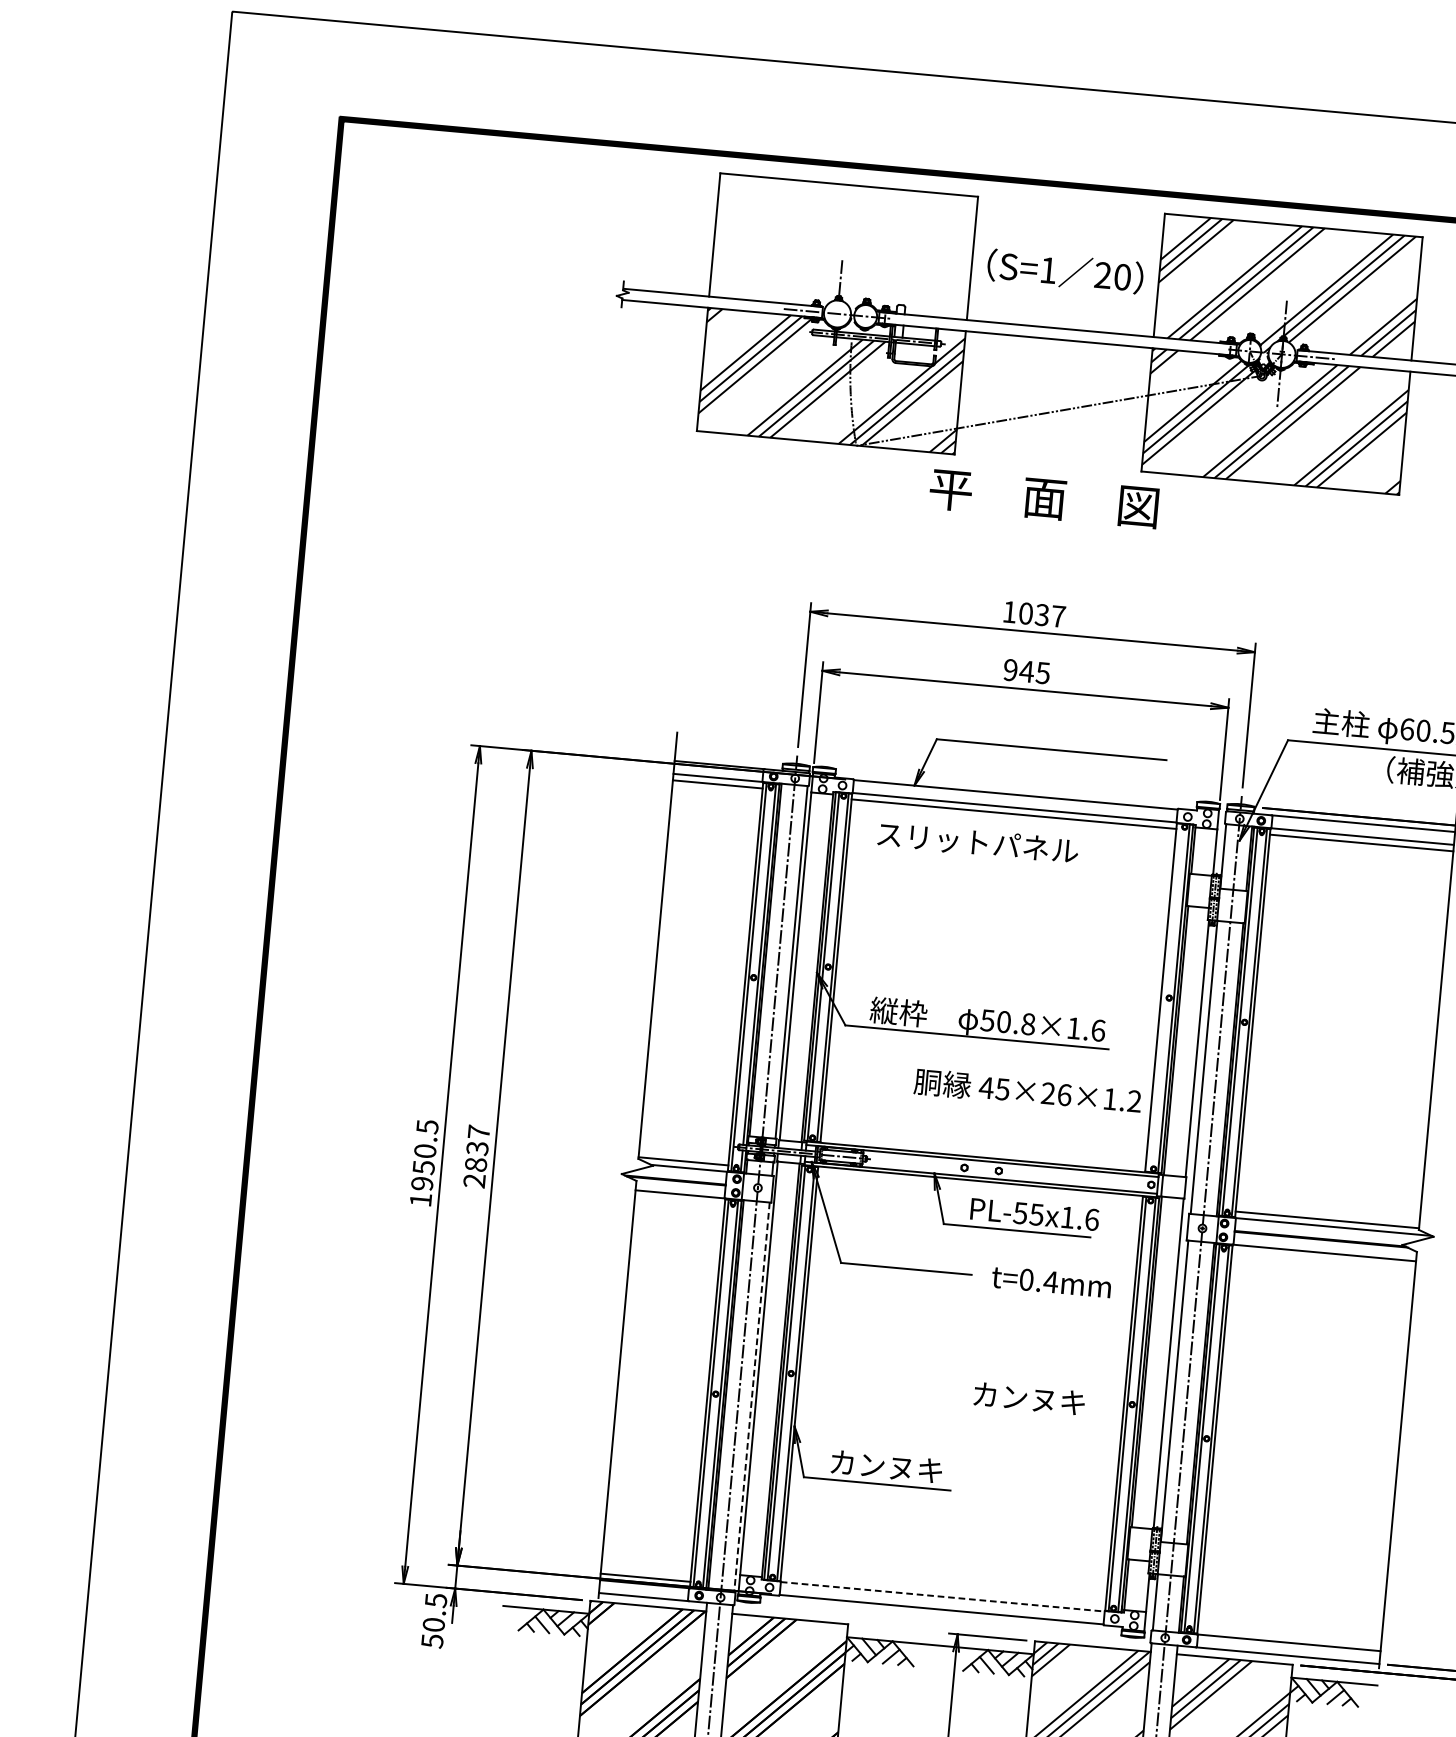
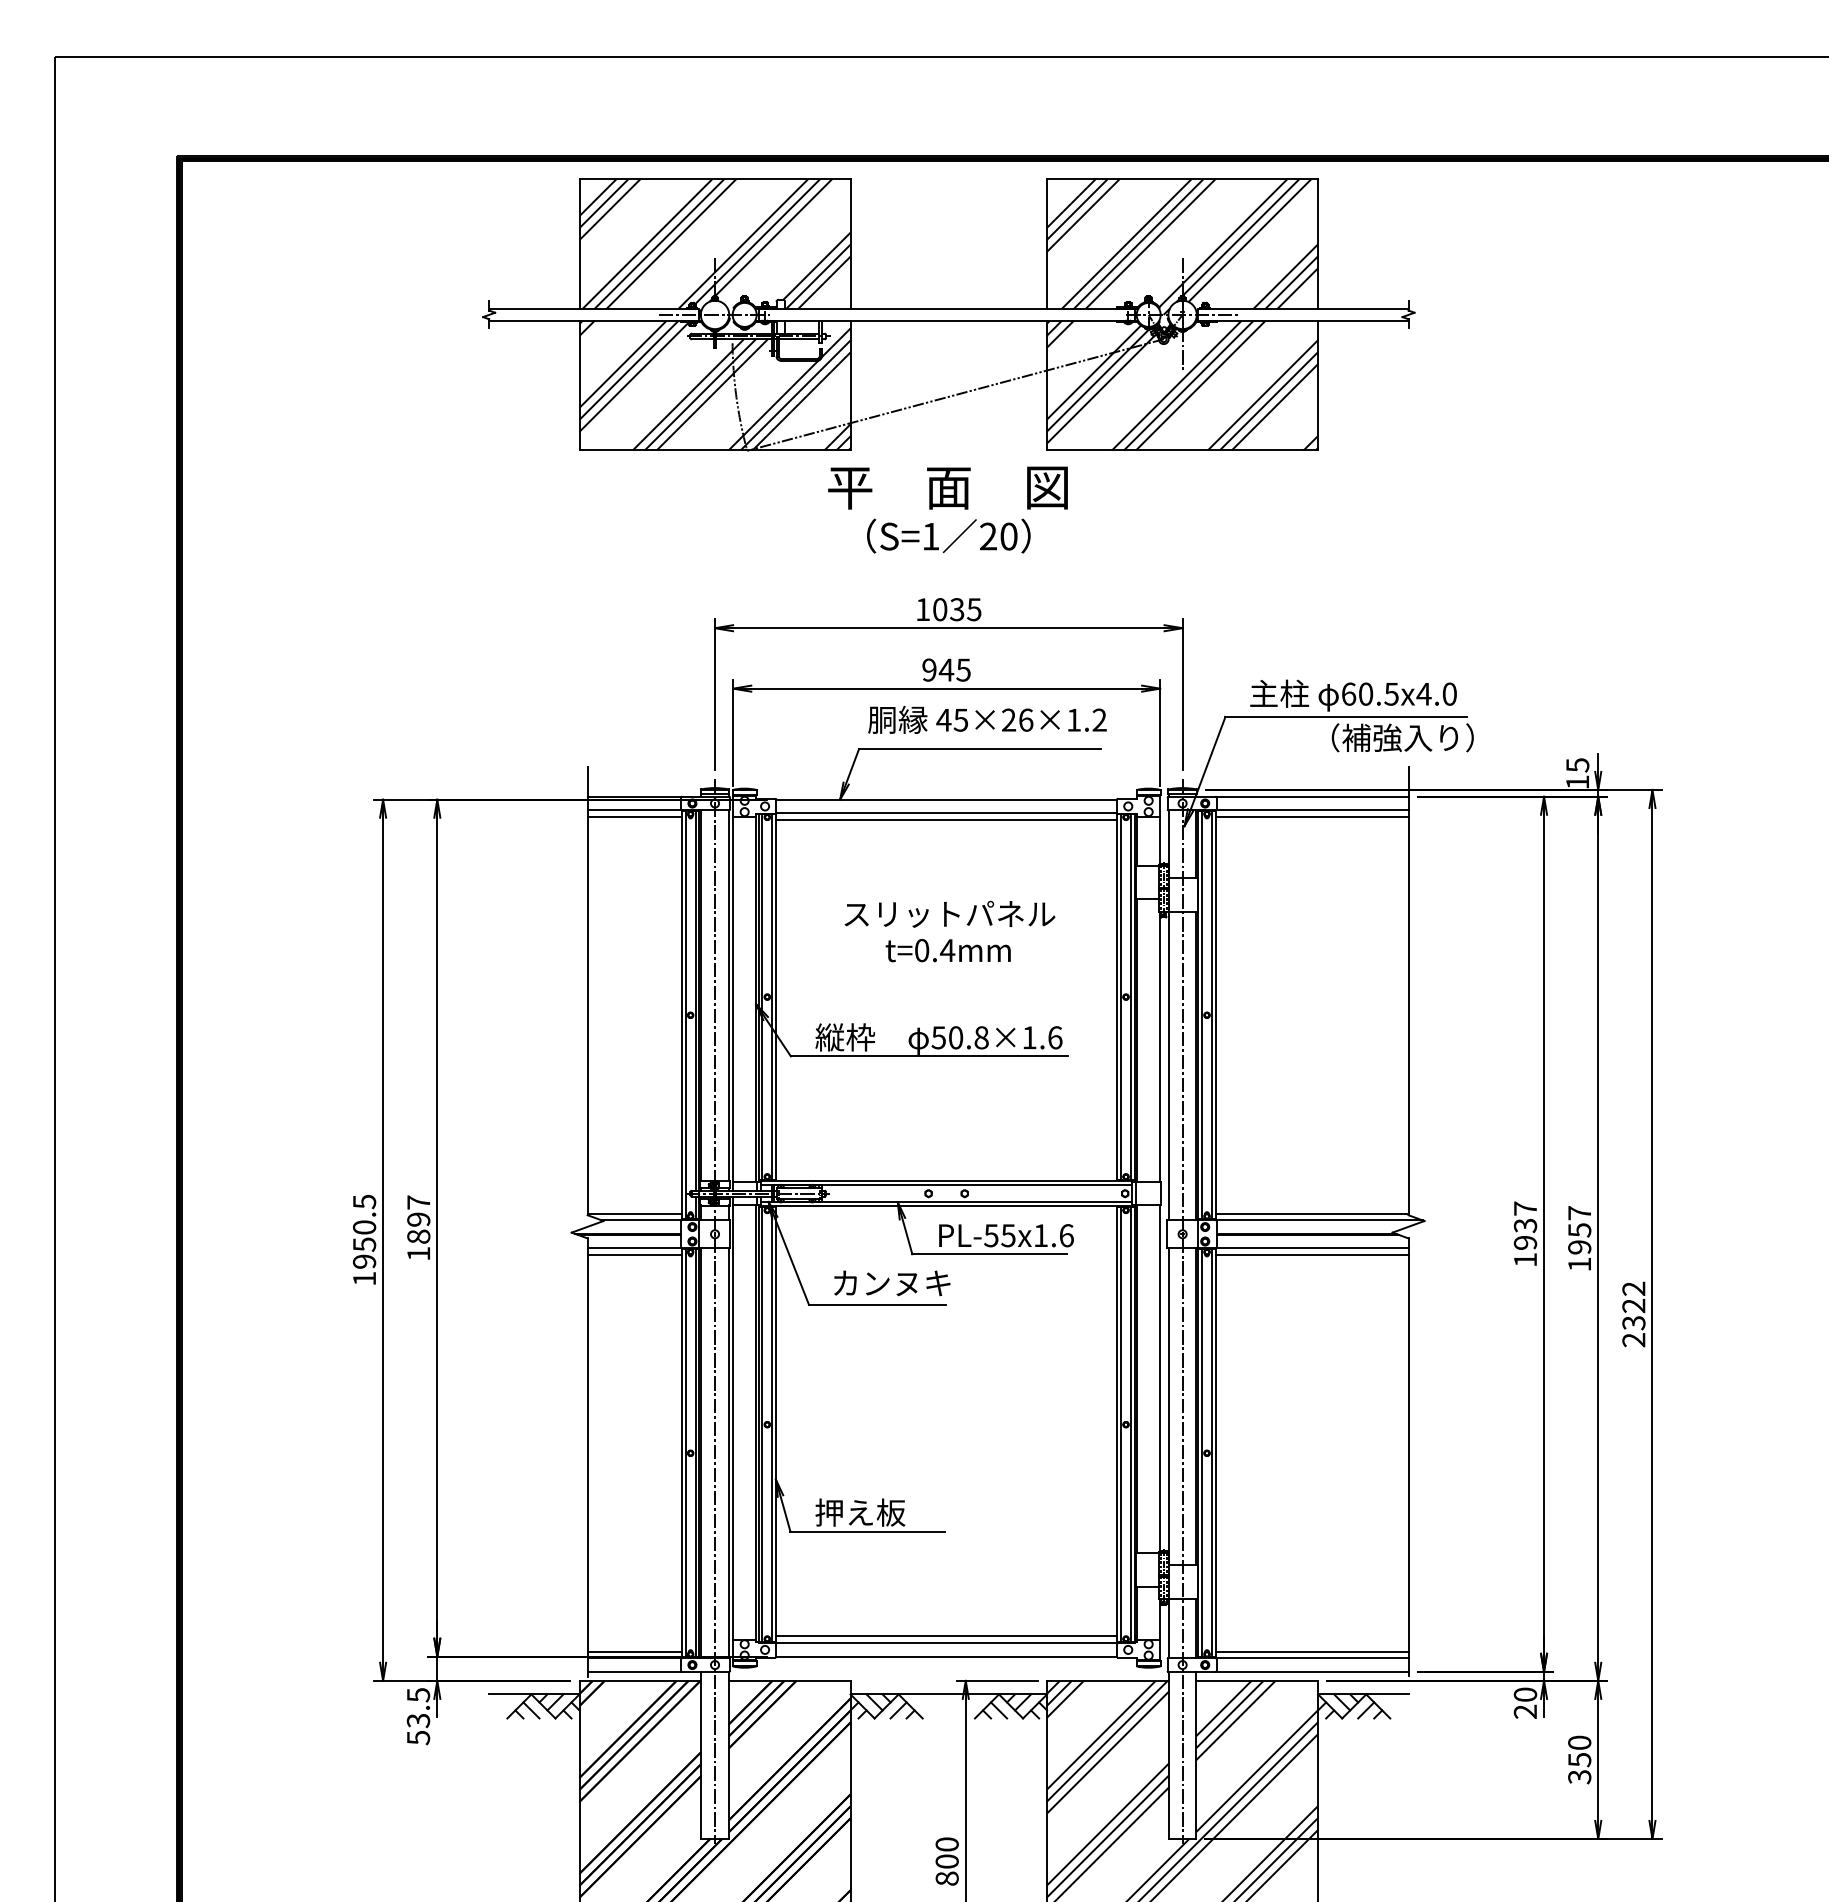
hatch: (842, 247) -> (714, 245), added
text: (1065, 270) -> (948, 535), moved
text: (1058, 616) -> (974, 609), 1037 -> 1035
text: (977, 842) -> (949, 913), moved
line: (1164, 997) -> (1121, 996), added
text: (1027, 1091) -> (987, 719), moved
text: (475, 1164) -> (418, 1236), 2837 -> 1897
line: (679, 1201) -> (634, 1255), added
line: (1323, 1259) -> (1311, 1255), added
text: (1050, 1281) -> (947, 950), moved
line: (751, 1397) -> (728, 1453), dashed -> solid
text: (1029, 1398) -> (892, 1283), moved
text: (885, 1466) -> (874, 1512), カンヌキ -> 押え板
line: (943, 1590) -> (946, 1636), added
line: (943, 1597) -> (947, 1643), dashed -> solid
text: (433, 1624) -> (418, 1720), 50.5 -> 53.5
line: (1288, 1636) -> (1311, 1651), added

